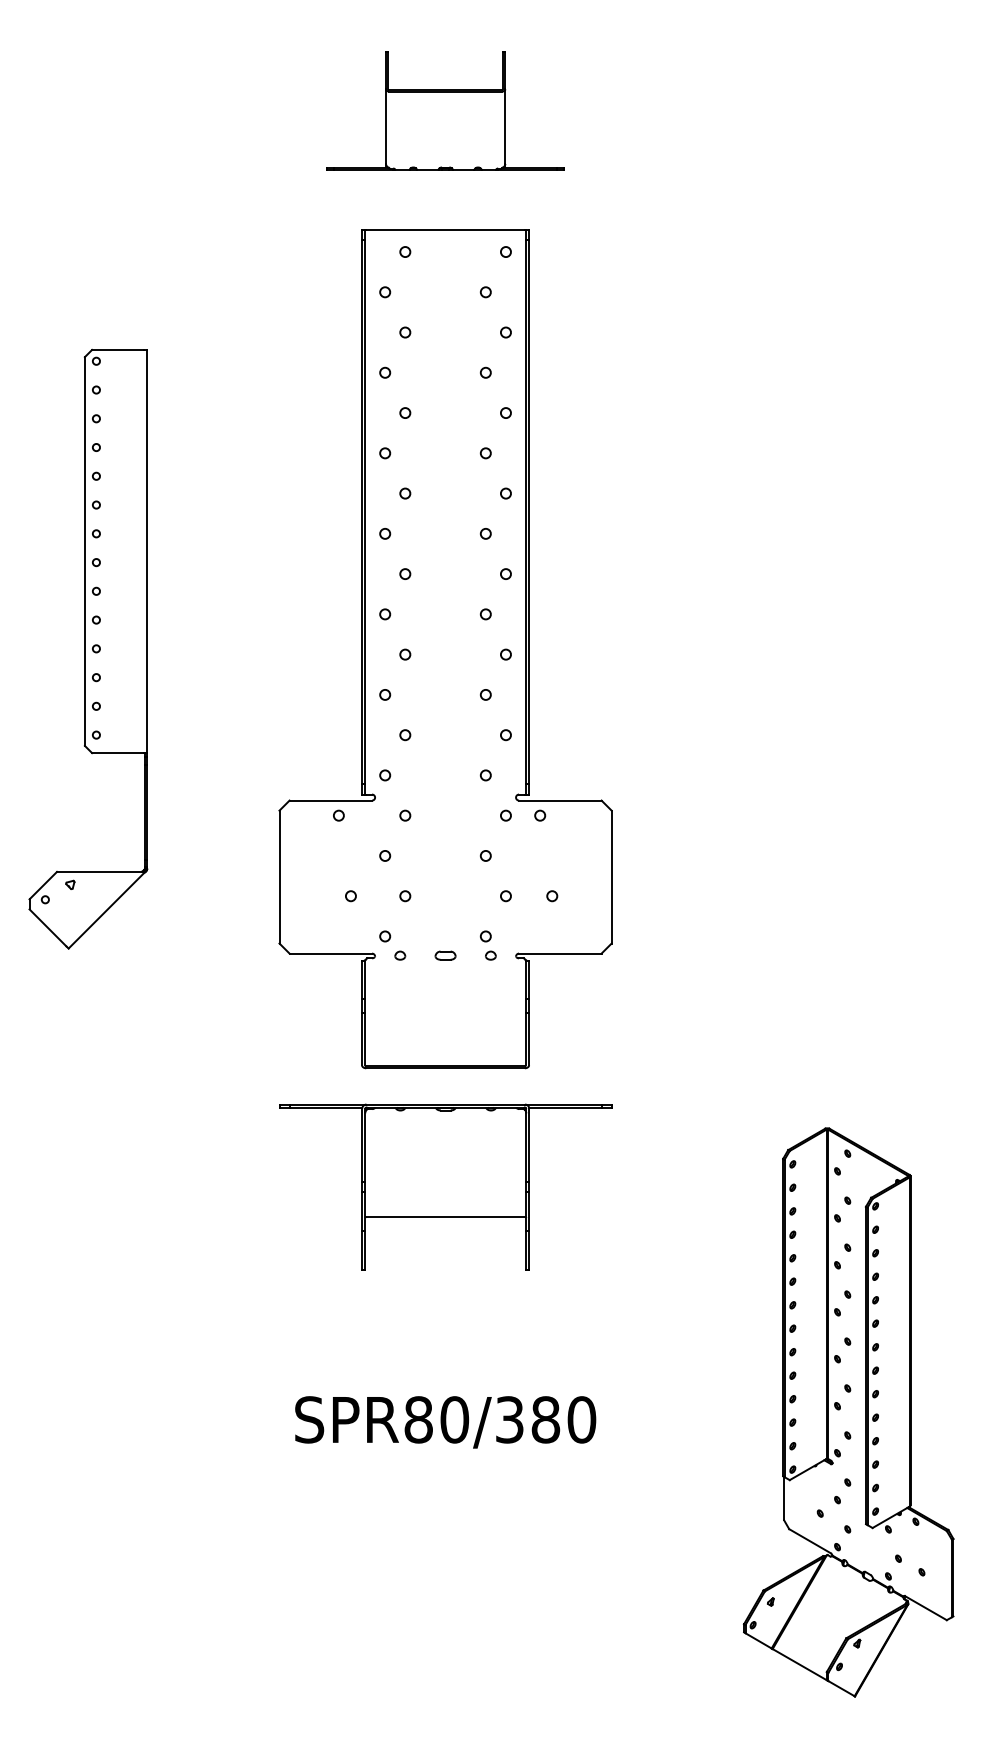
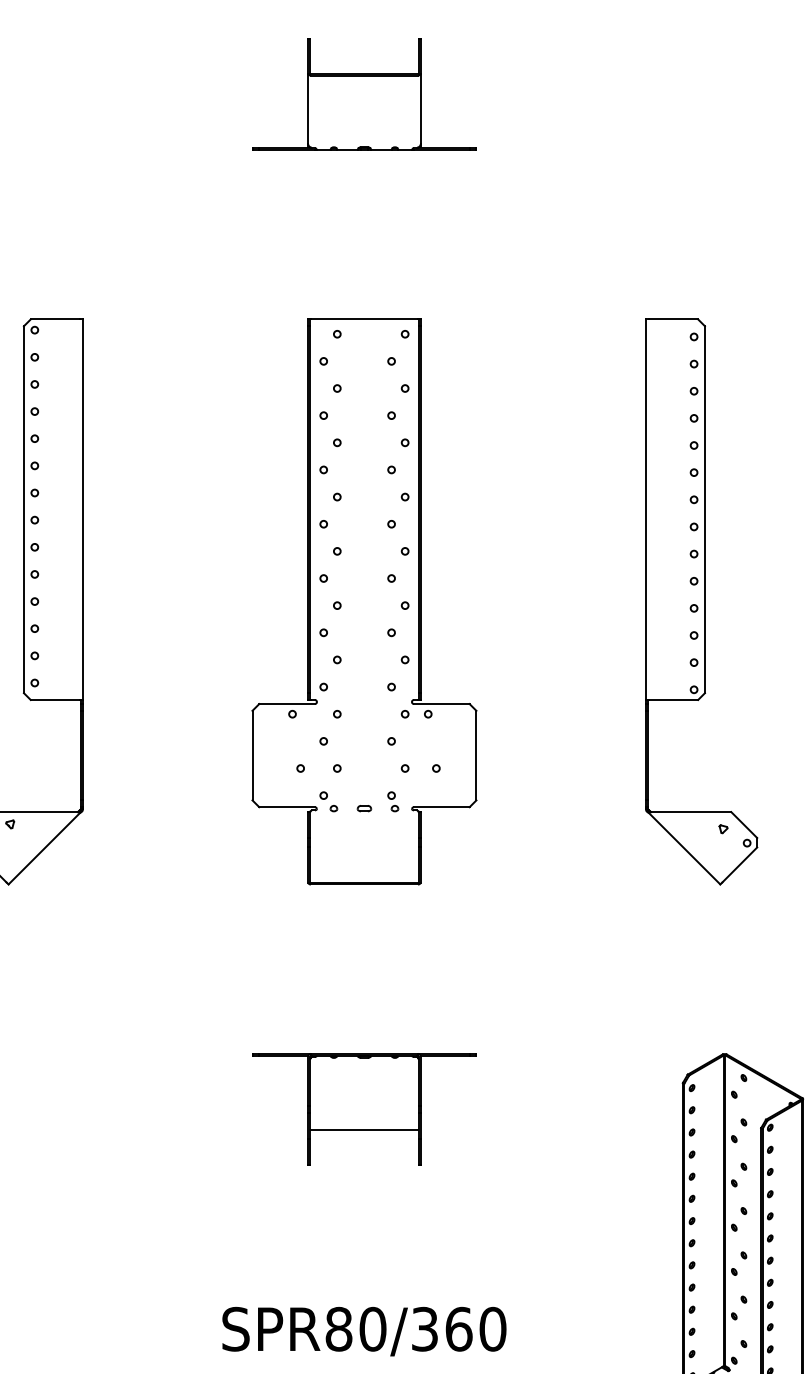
part: (802, 648) -> (701, 601), added
part: (445, 649) -> (364, 602), size x0.71
part: (445, 1186) -> (364, 1109), size x0.71
text: (545, 1419) -> (458, 1328), SPR80/380 -> SPR80/360

